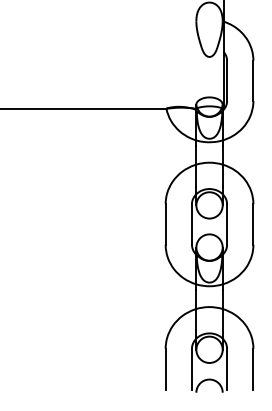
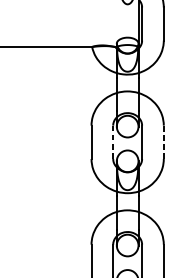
line: (191, 224) -> (112, 142), solid -> dashed
line: (253, 224) -> (163, 142), solid -> dashed

